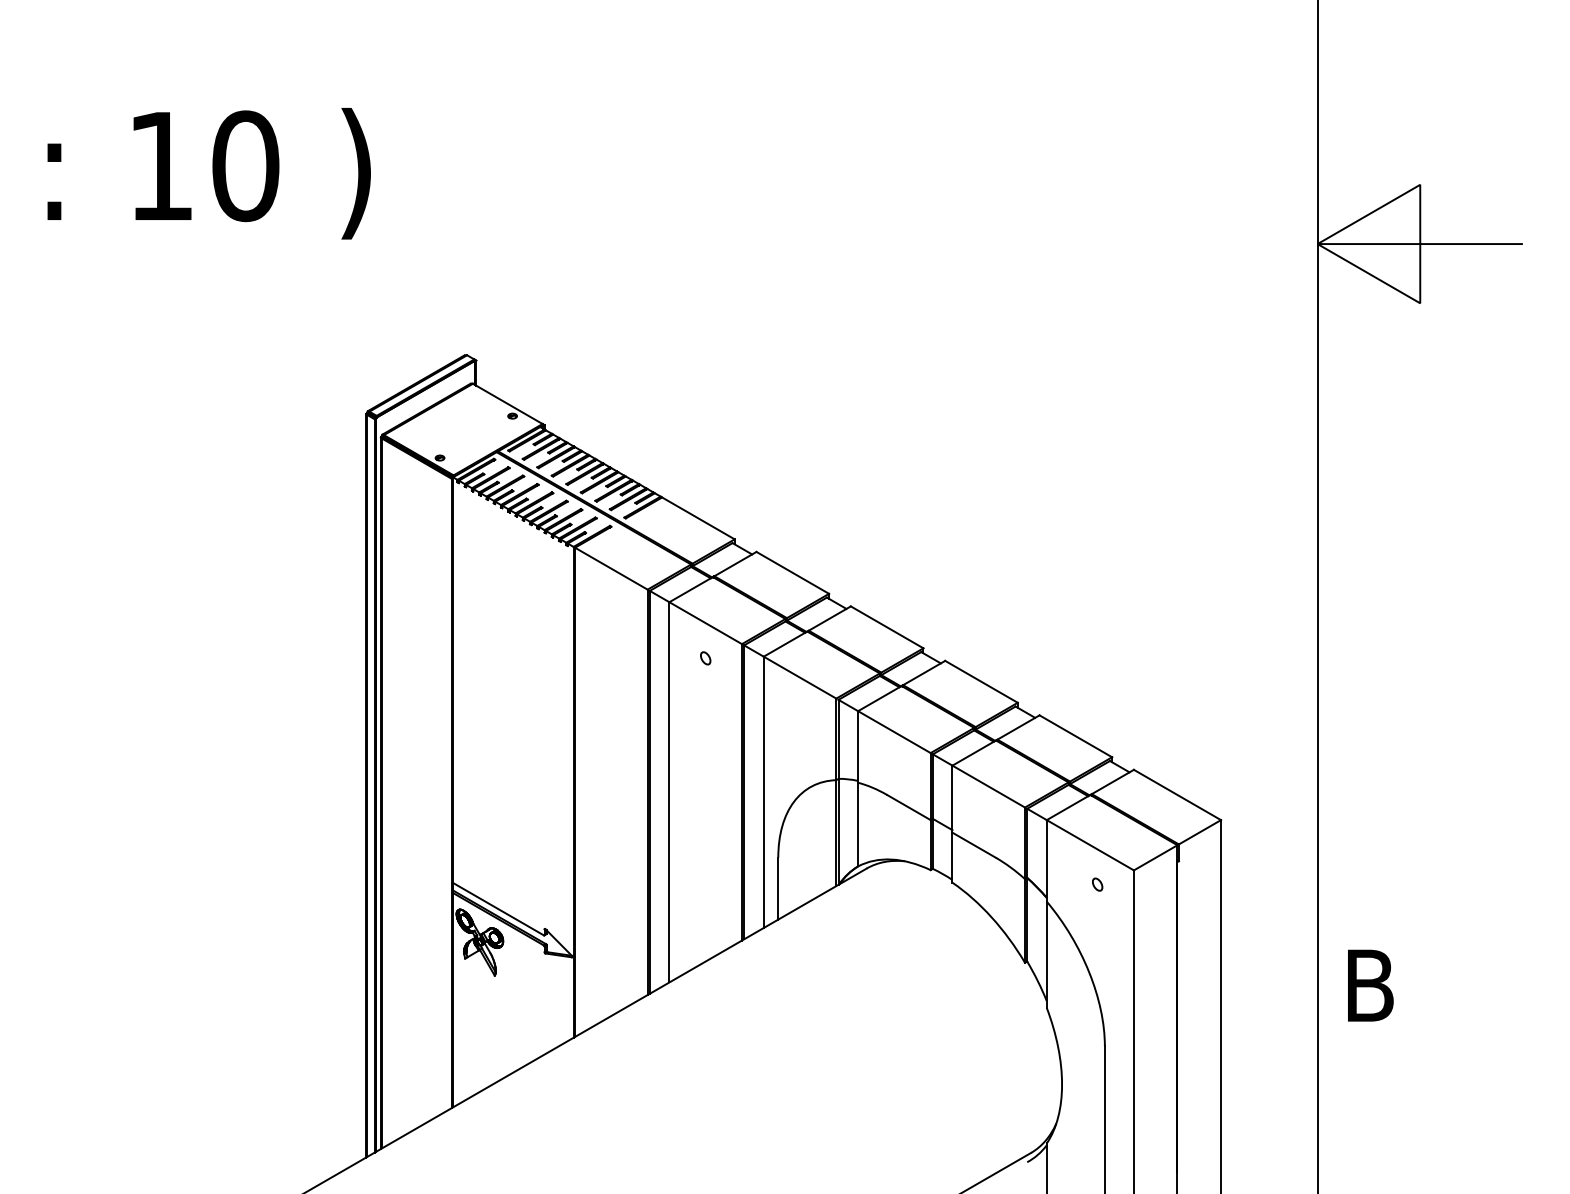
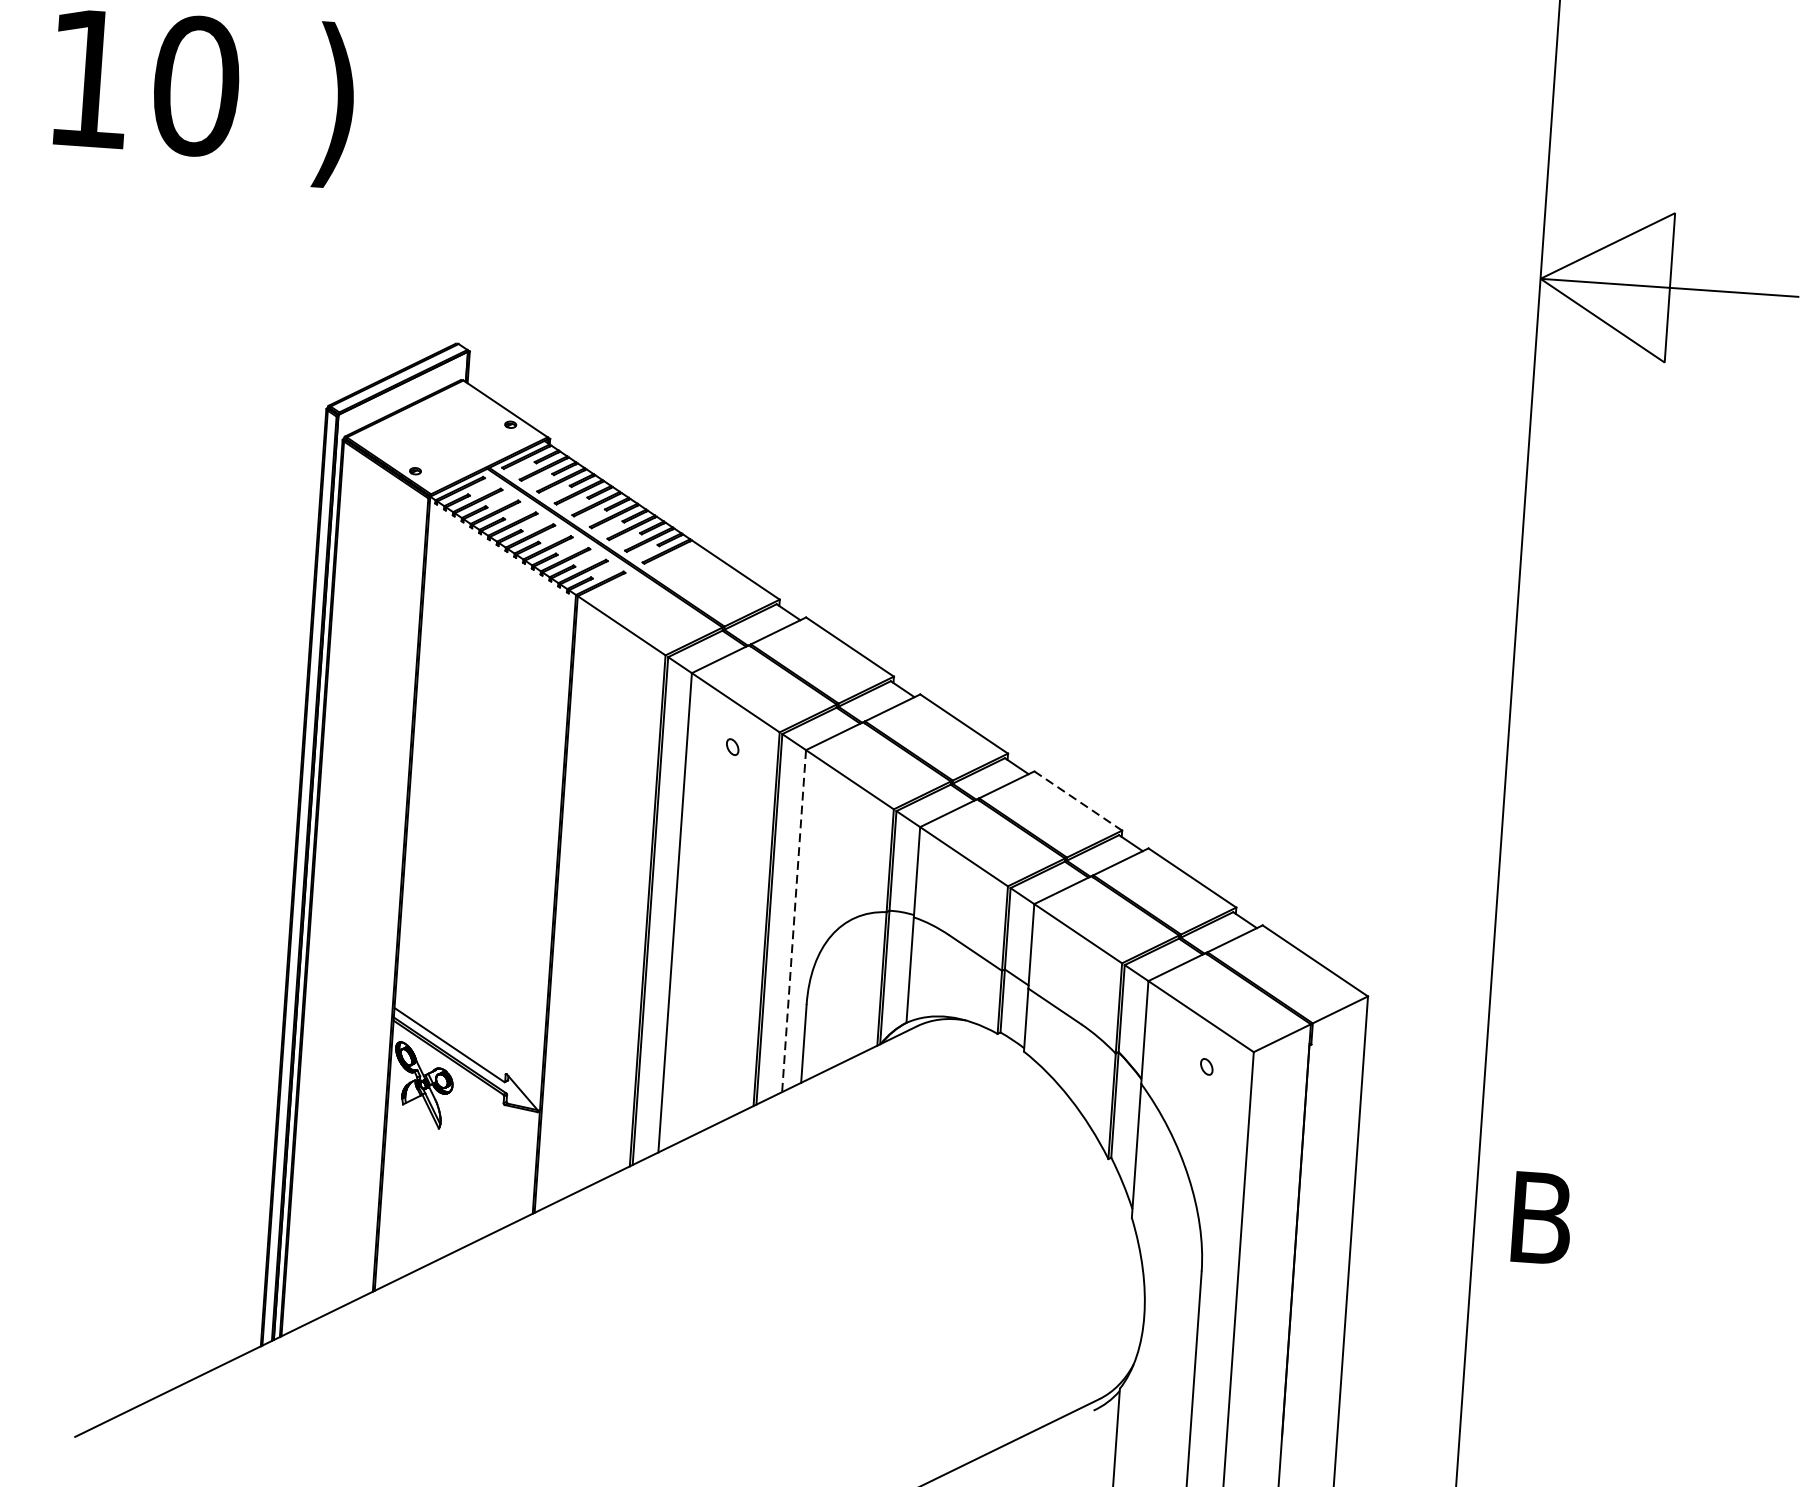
line: (981, 681) -> (1078, 800), solid -> dashed
line: (763, 792) -> (793, 921), solid -> dashed

